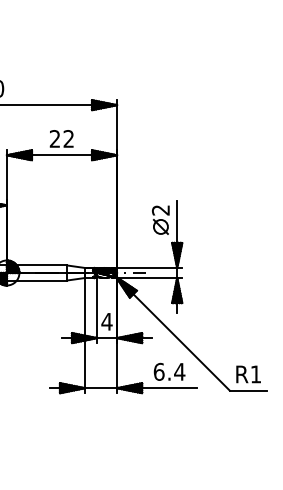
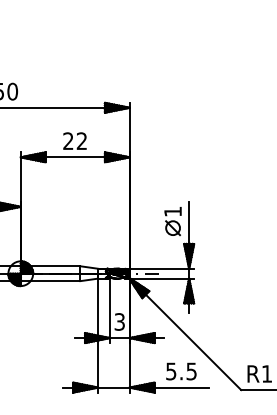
text: (160, 210) -> (172, 211), 2 -> 1
text: (106, 321) -> (119, 321), 4 -> 3
text: (169, 371) -> (181, 371), 6.4 -> 5.5

